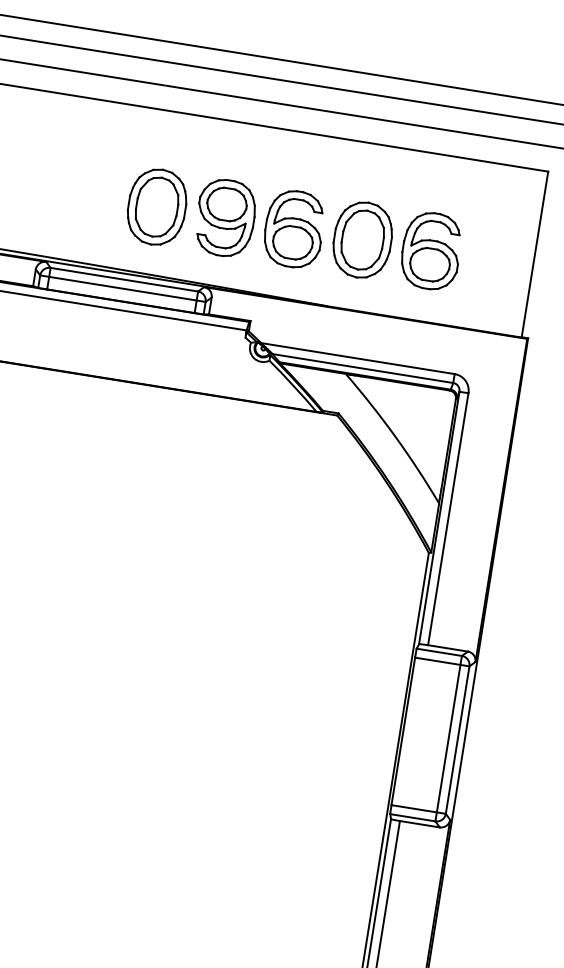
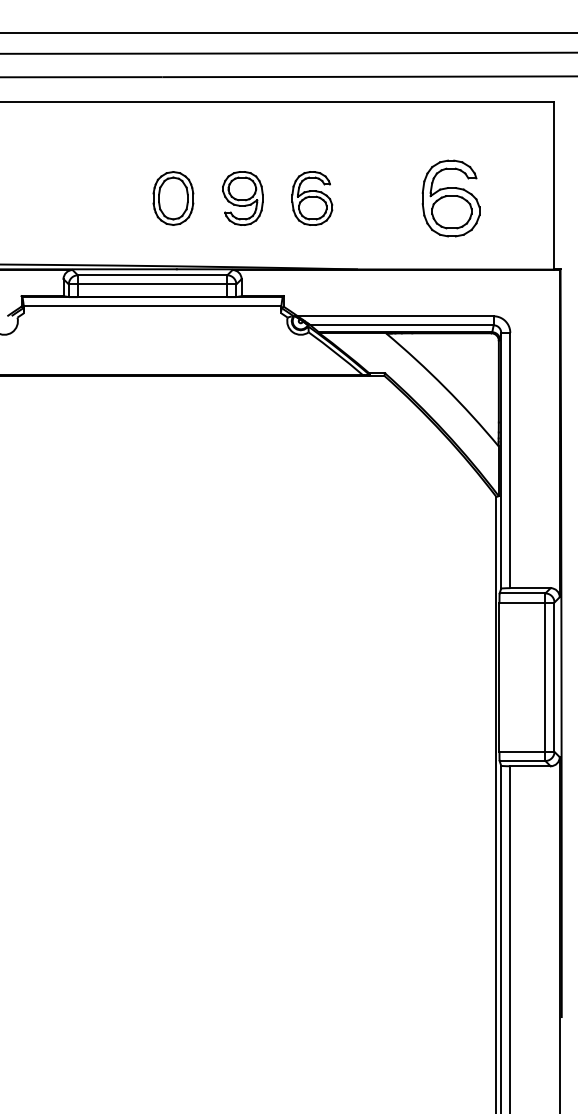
part: (157, 207) -> (173, 198), size x0.7
part: (225, 218) -> (242, 198), size x0.7
part: (294, 229) -> (312, 198), size x0.7
part: (362, 240) -> (381, 198), removed

